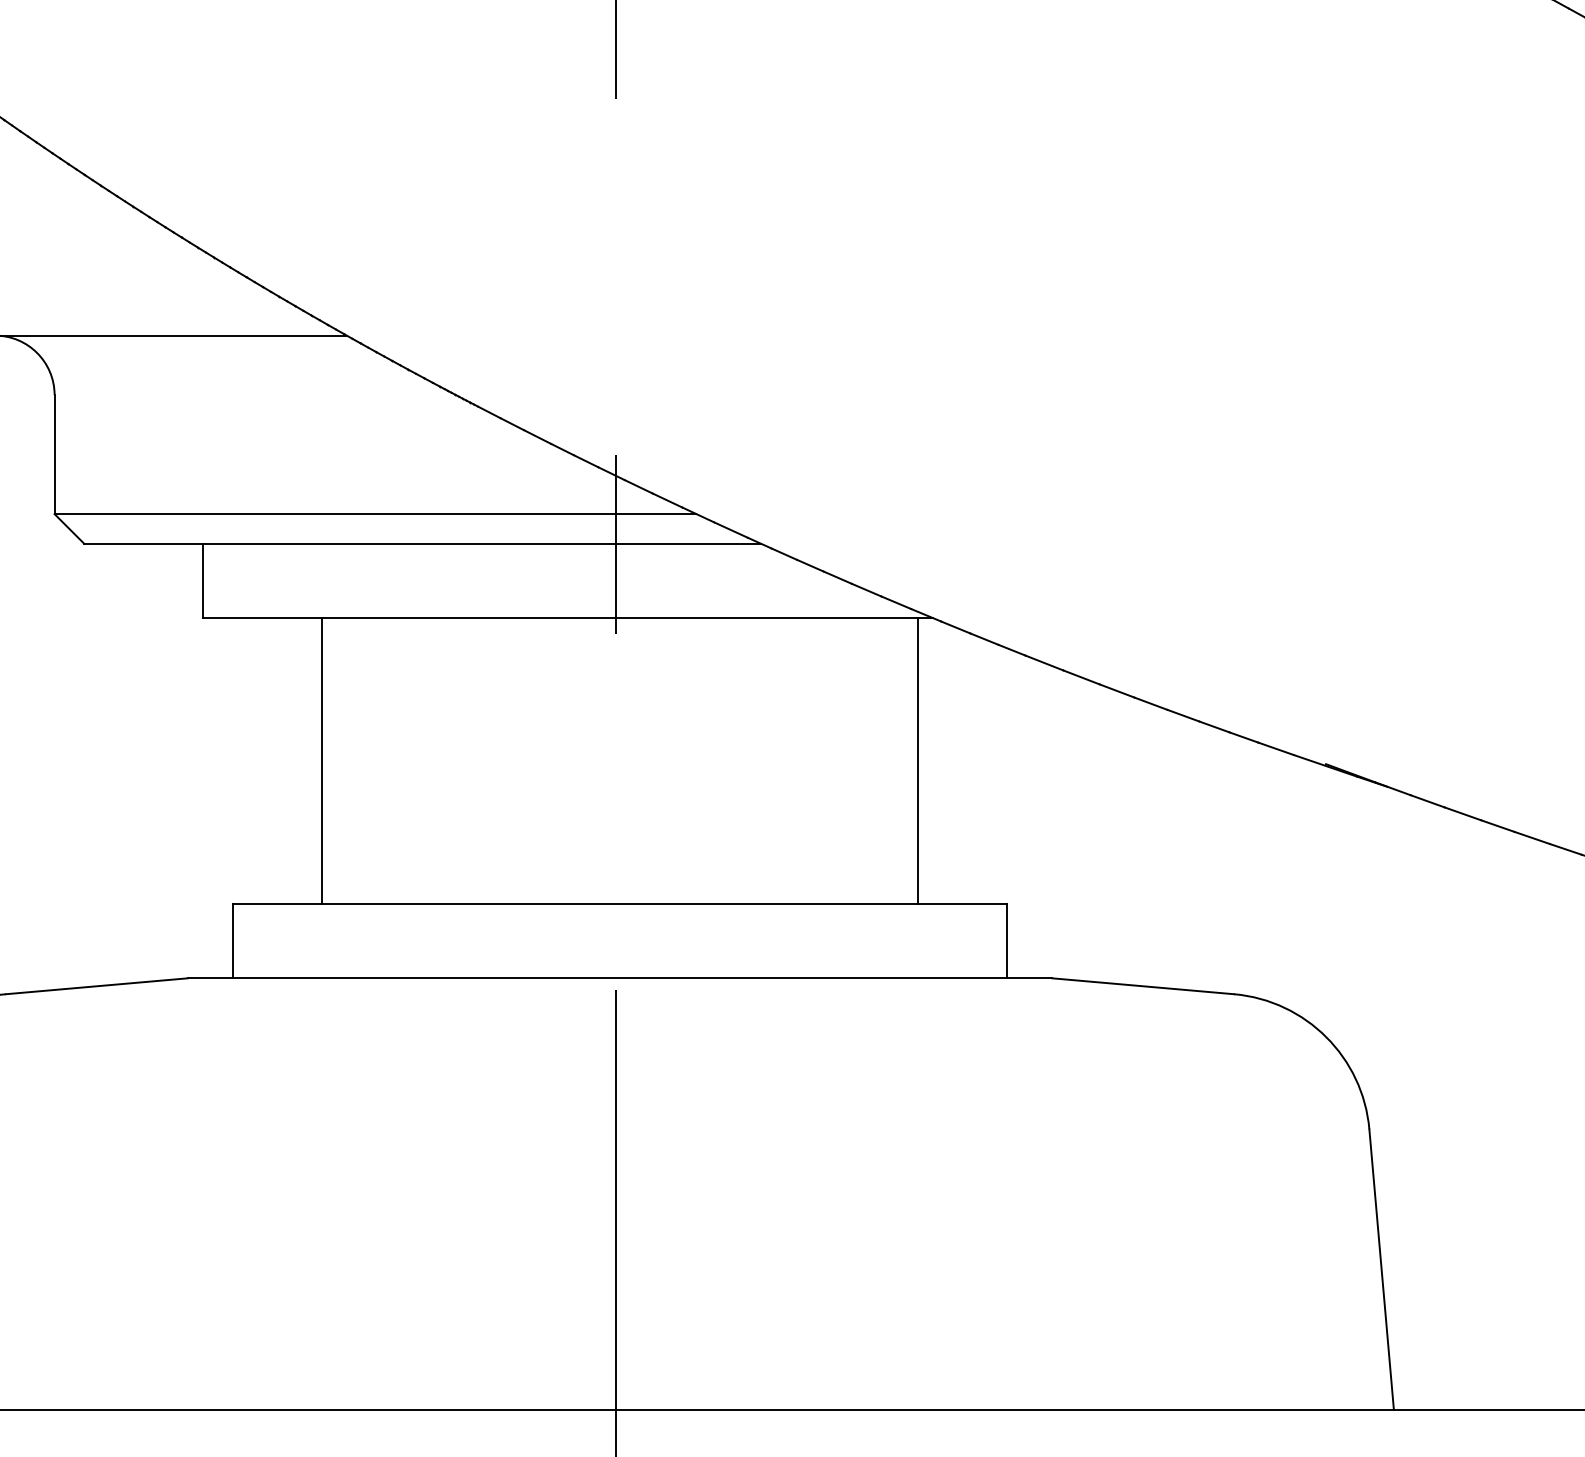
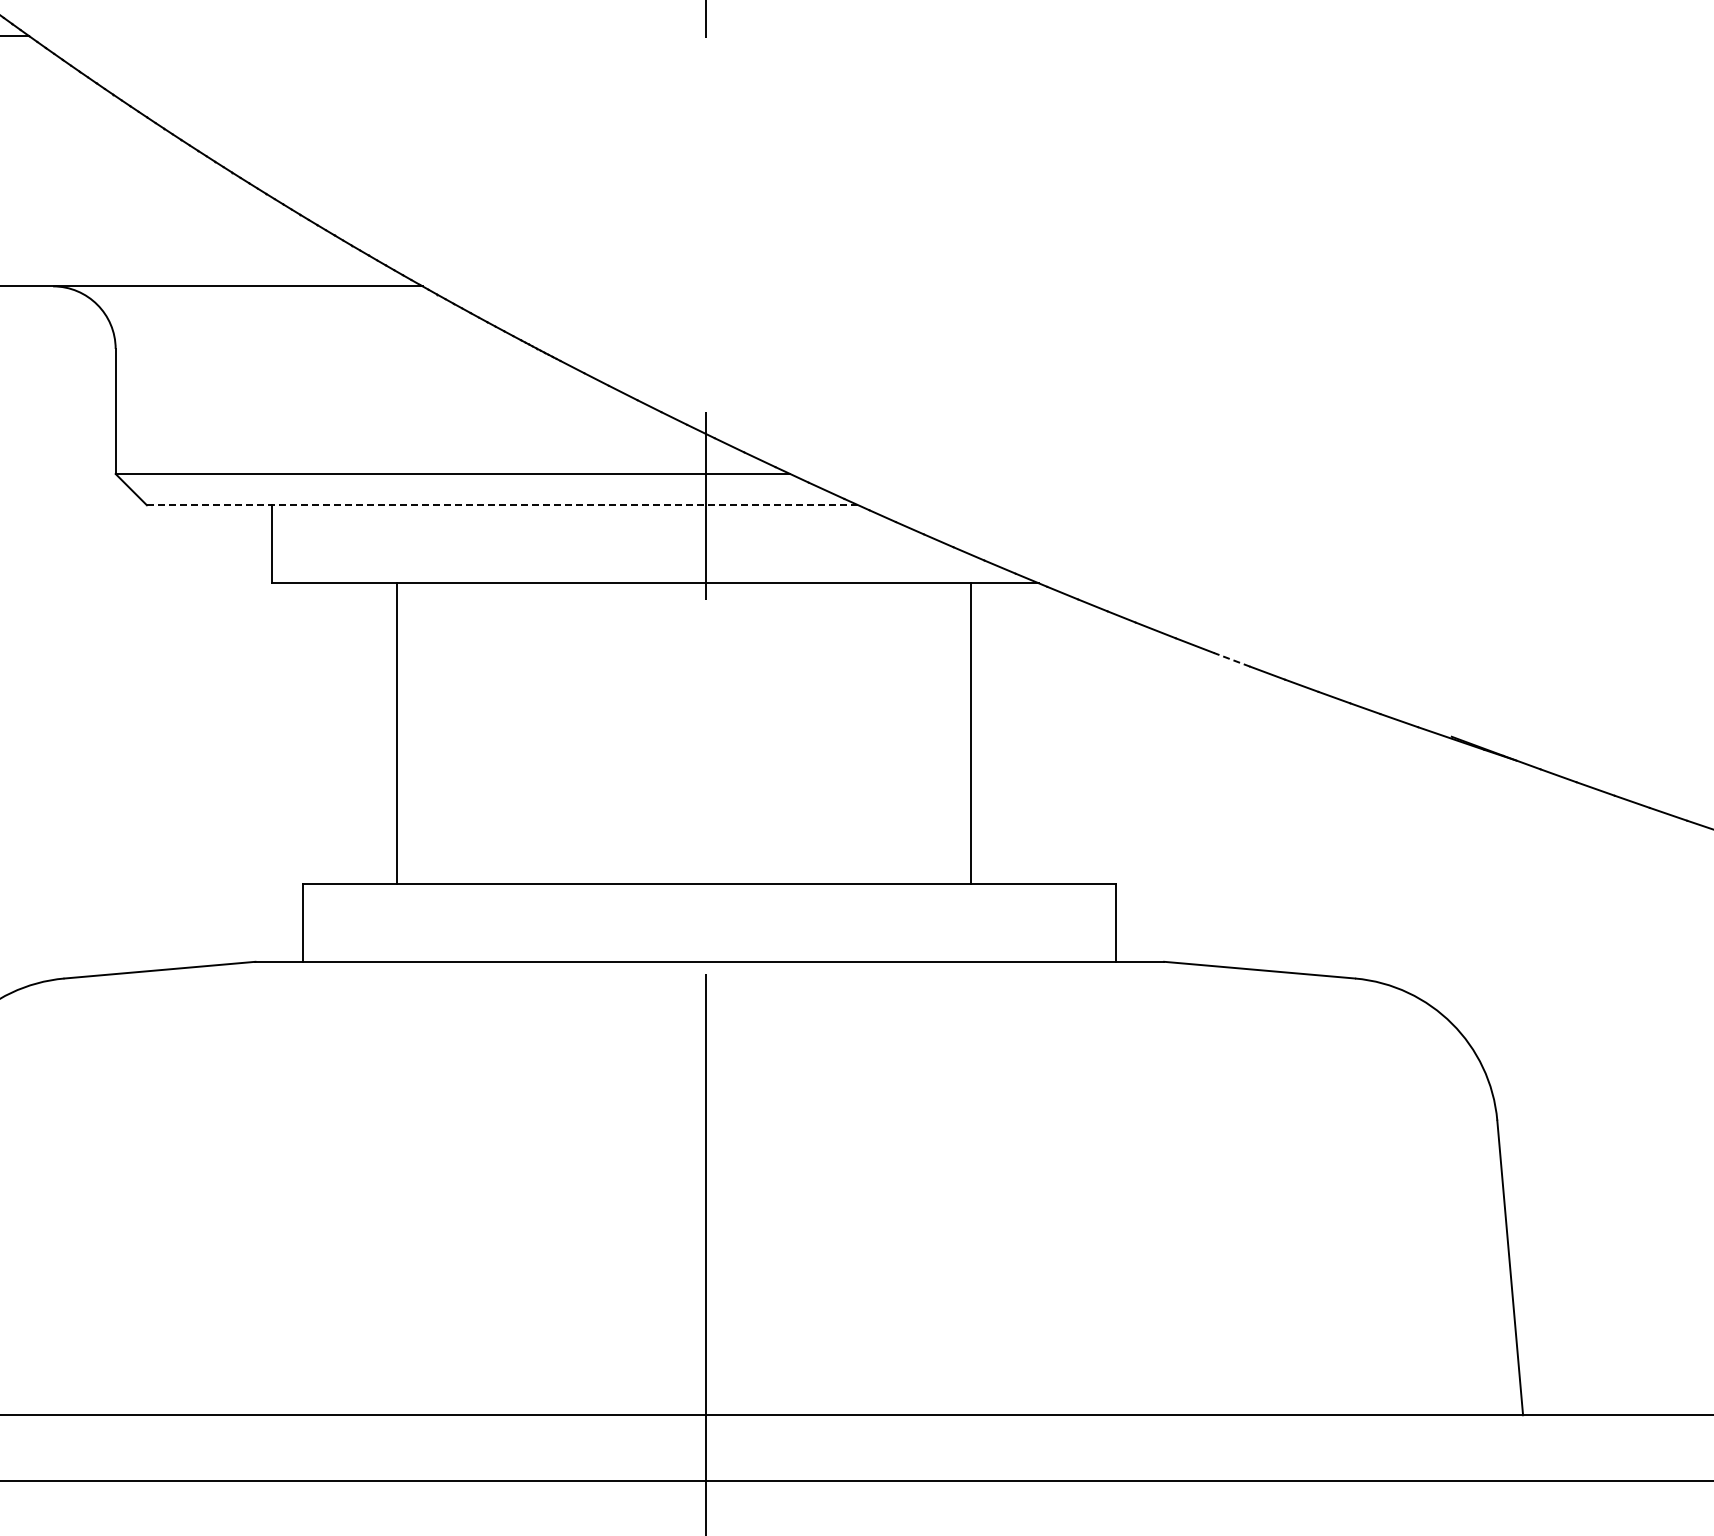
line: (422, 544) -> (502, 505), solid -> dashed
line: (1116, 690) -> (1231, 659), solid -> dashed
line: (917, 761) -> (970, 733), moved

